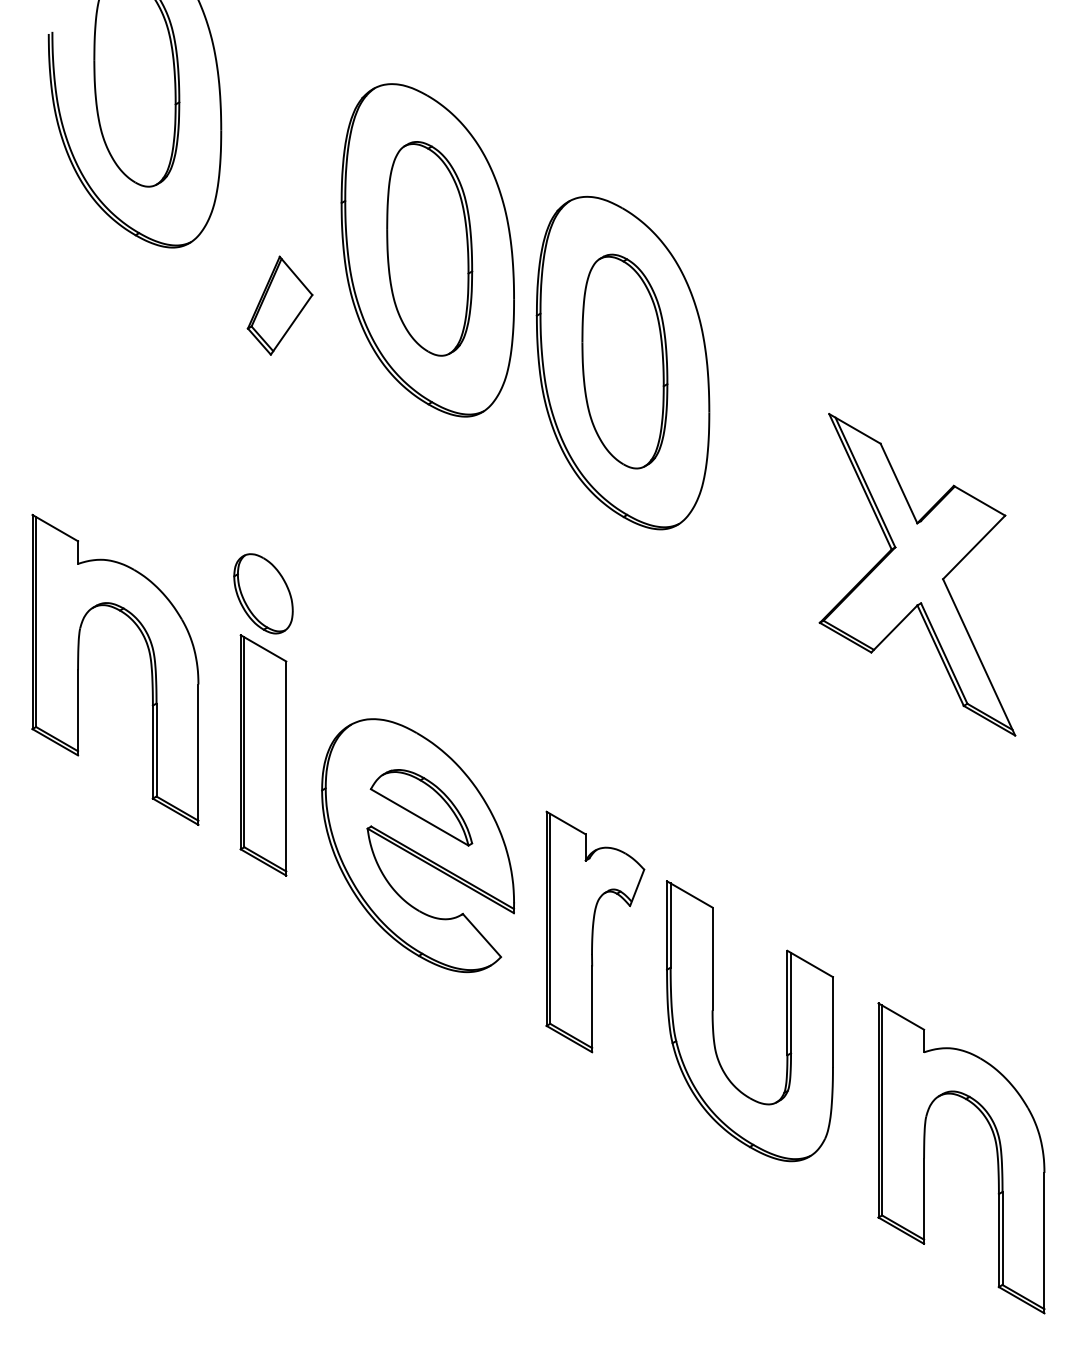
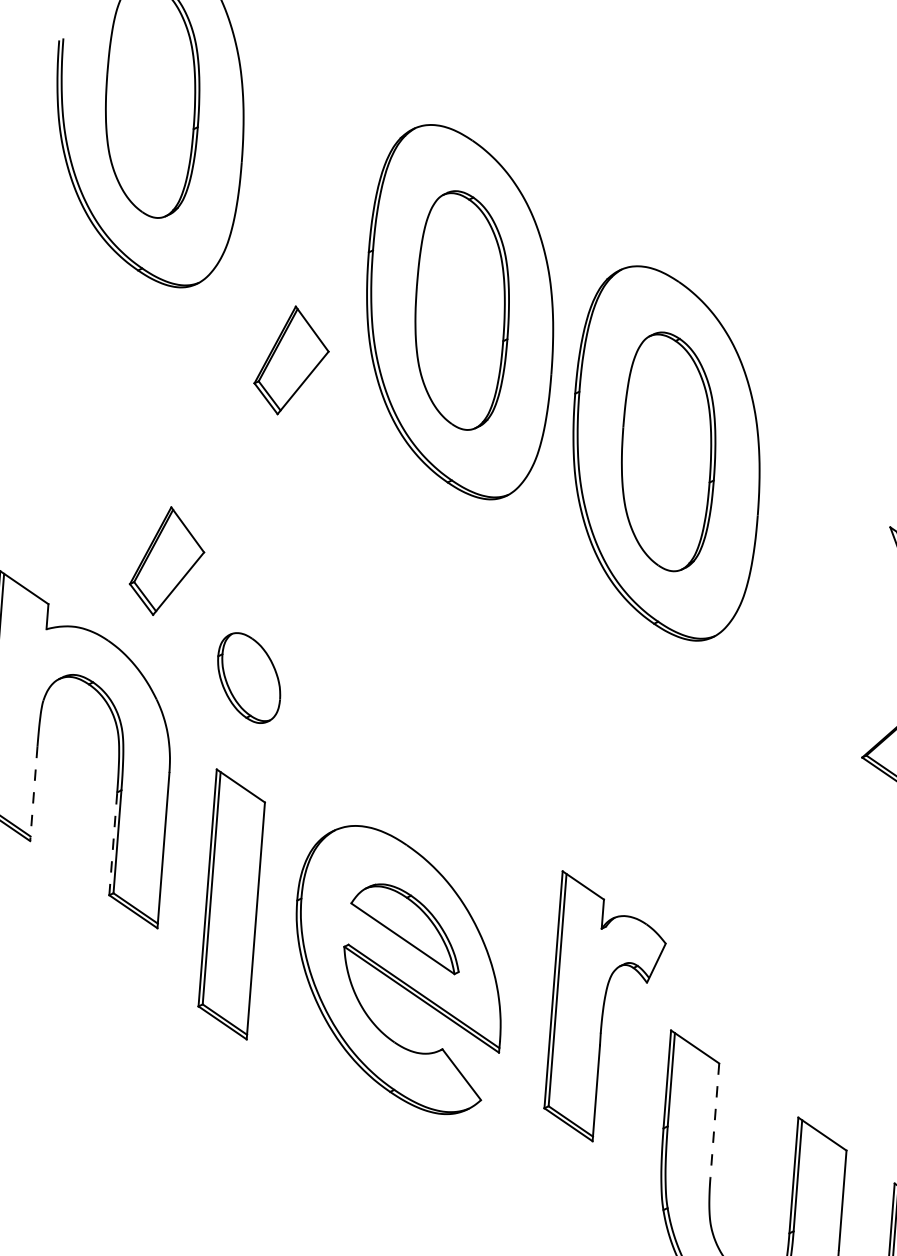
part: (181, 494) -> (166, 561), added
line: (78, 712) -> (34, 793), solid -> dashed
line: (152, 751) -> (112, 843), solid -> dashed
part: (263, 755) -> (231, 904), moved
part: (595, 931) -> (606, 1007), moved
line: (712, 959) -> (714, 1120), solid -> dashed

